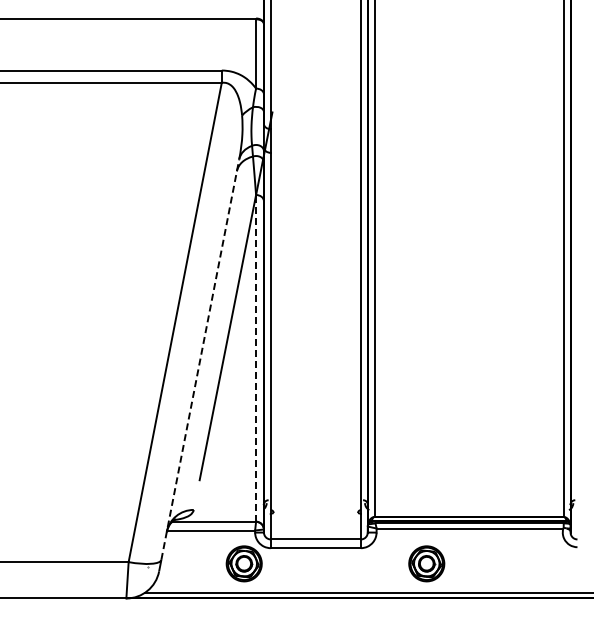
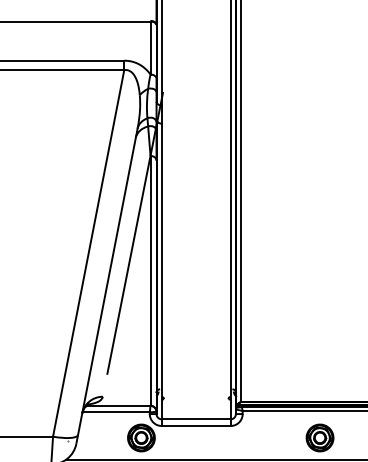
line: (256, 357) -> (150, 280), dashed -> solid
line: (200, 359) -> (108, 281), dashed -> solid
part: (426, 563) -> (319, 437), moved

